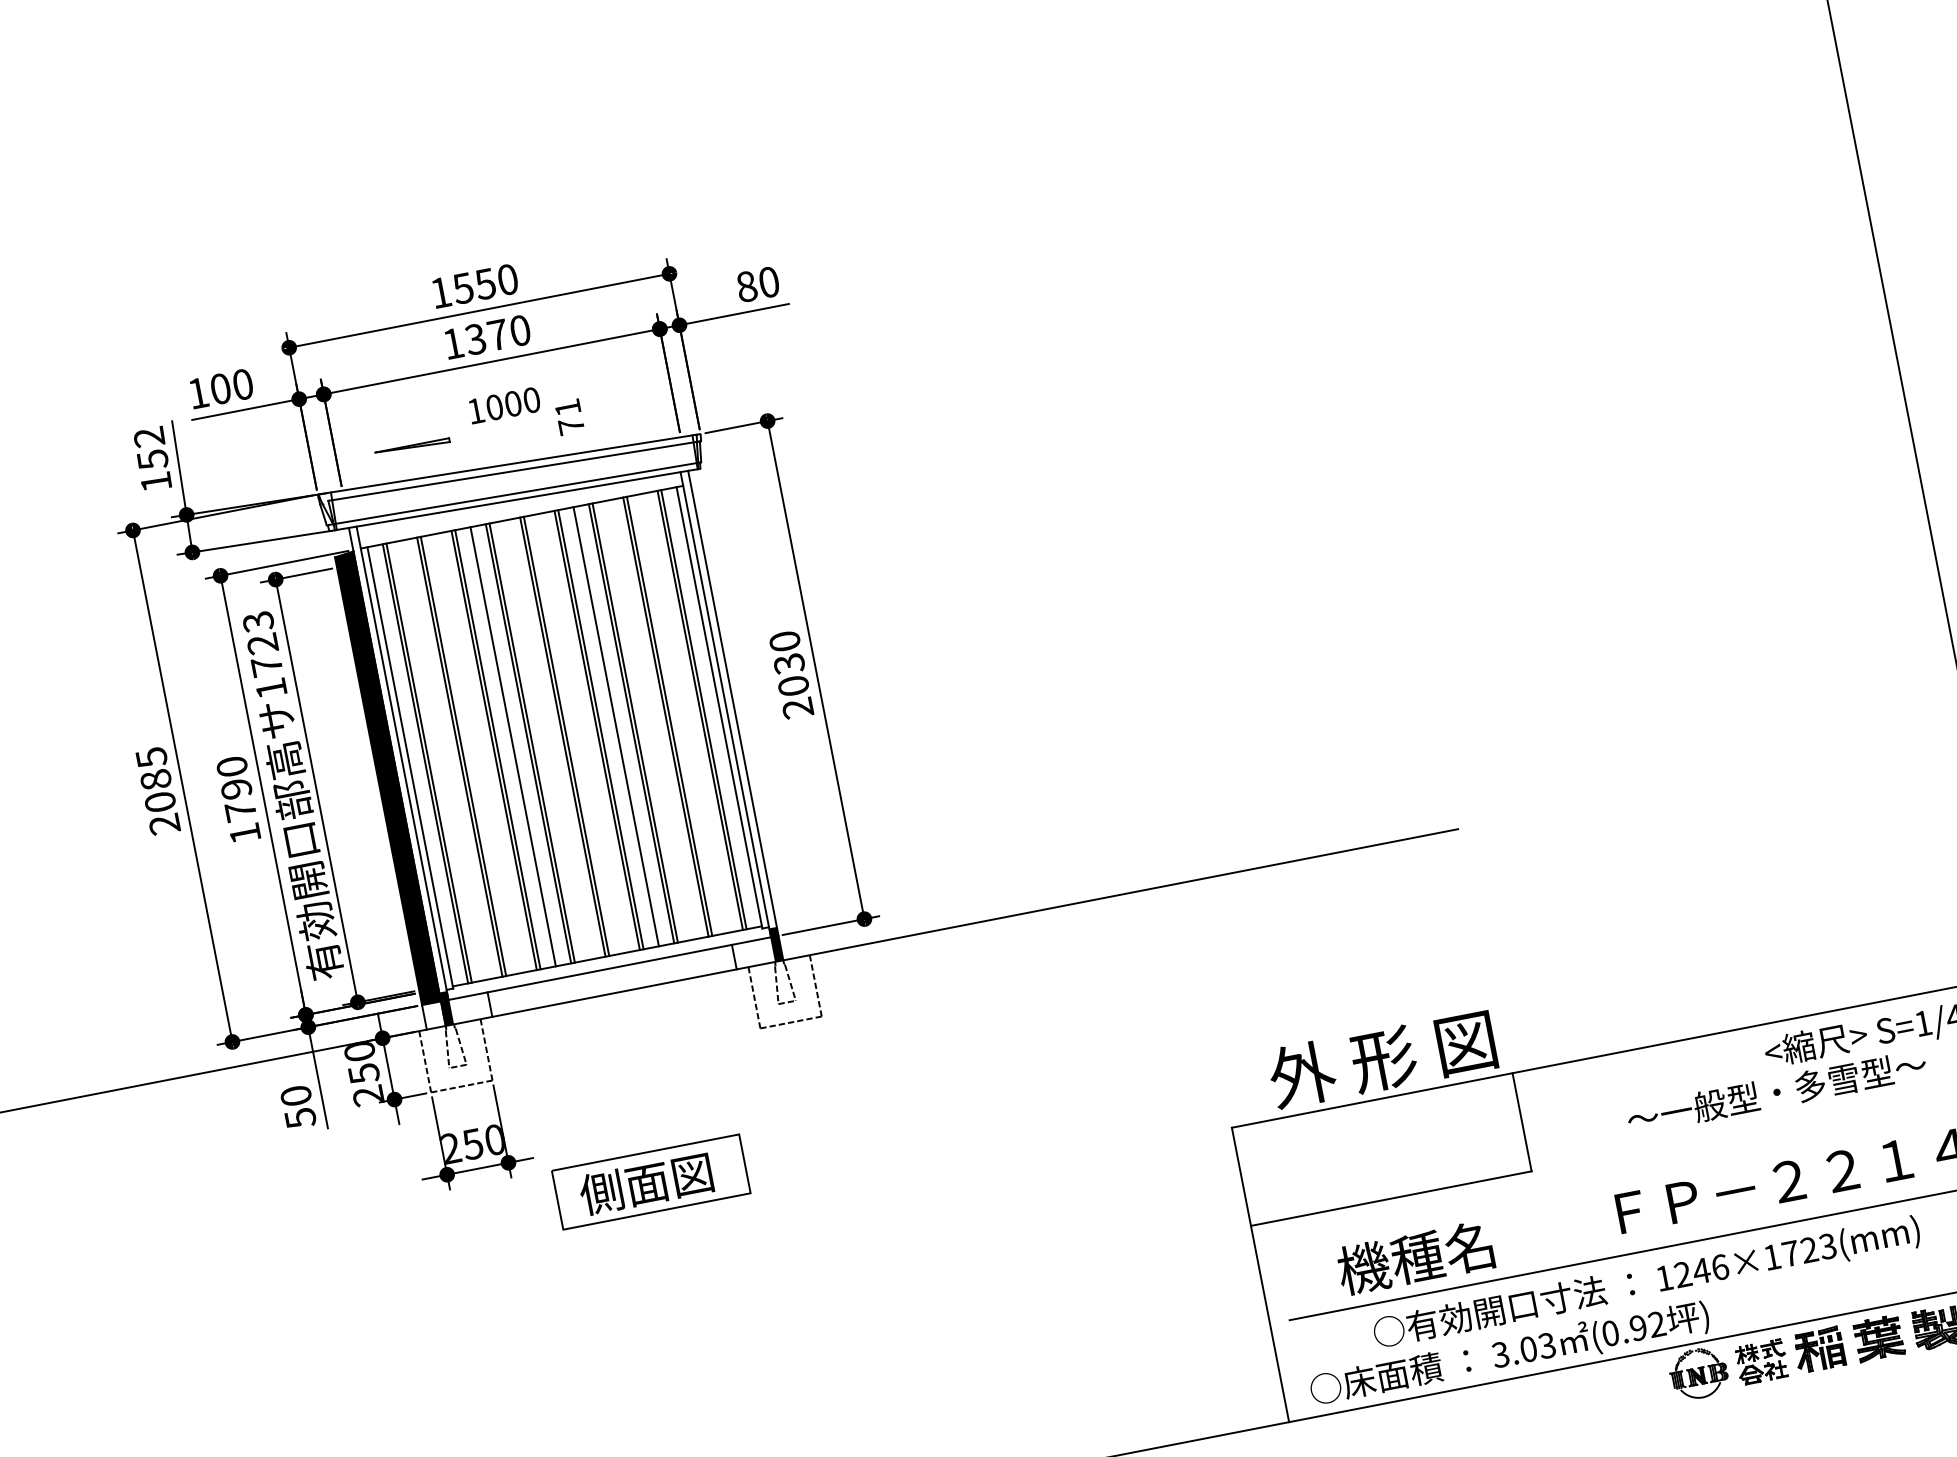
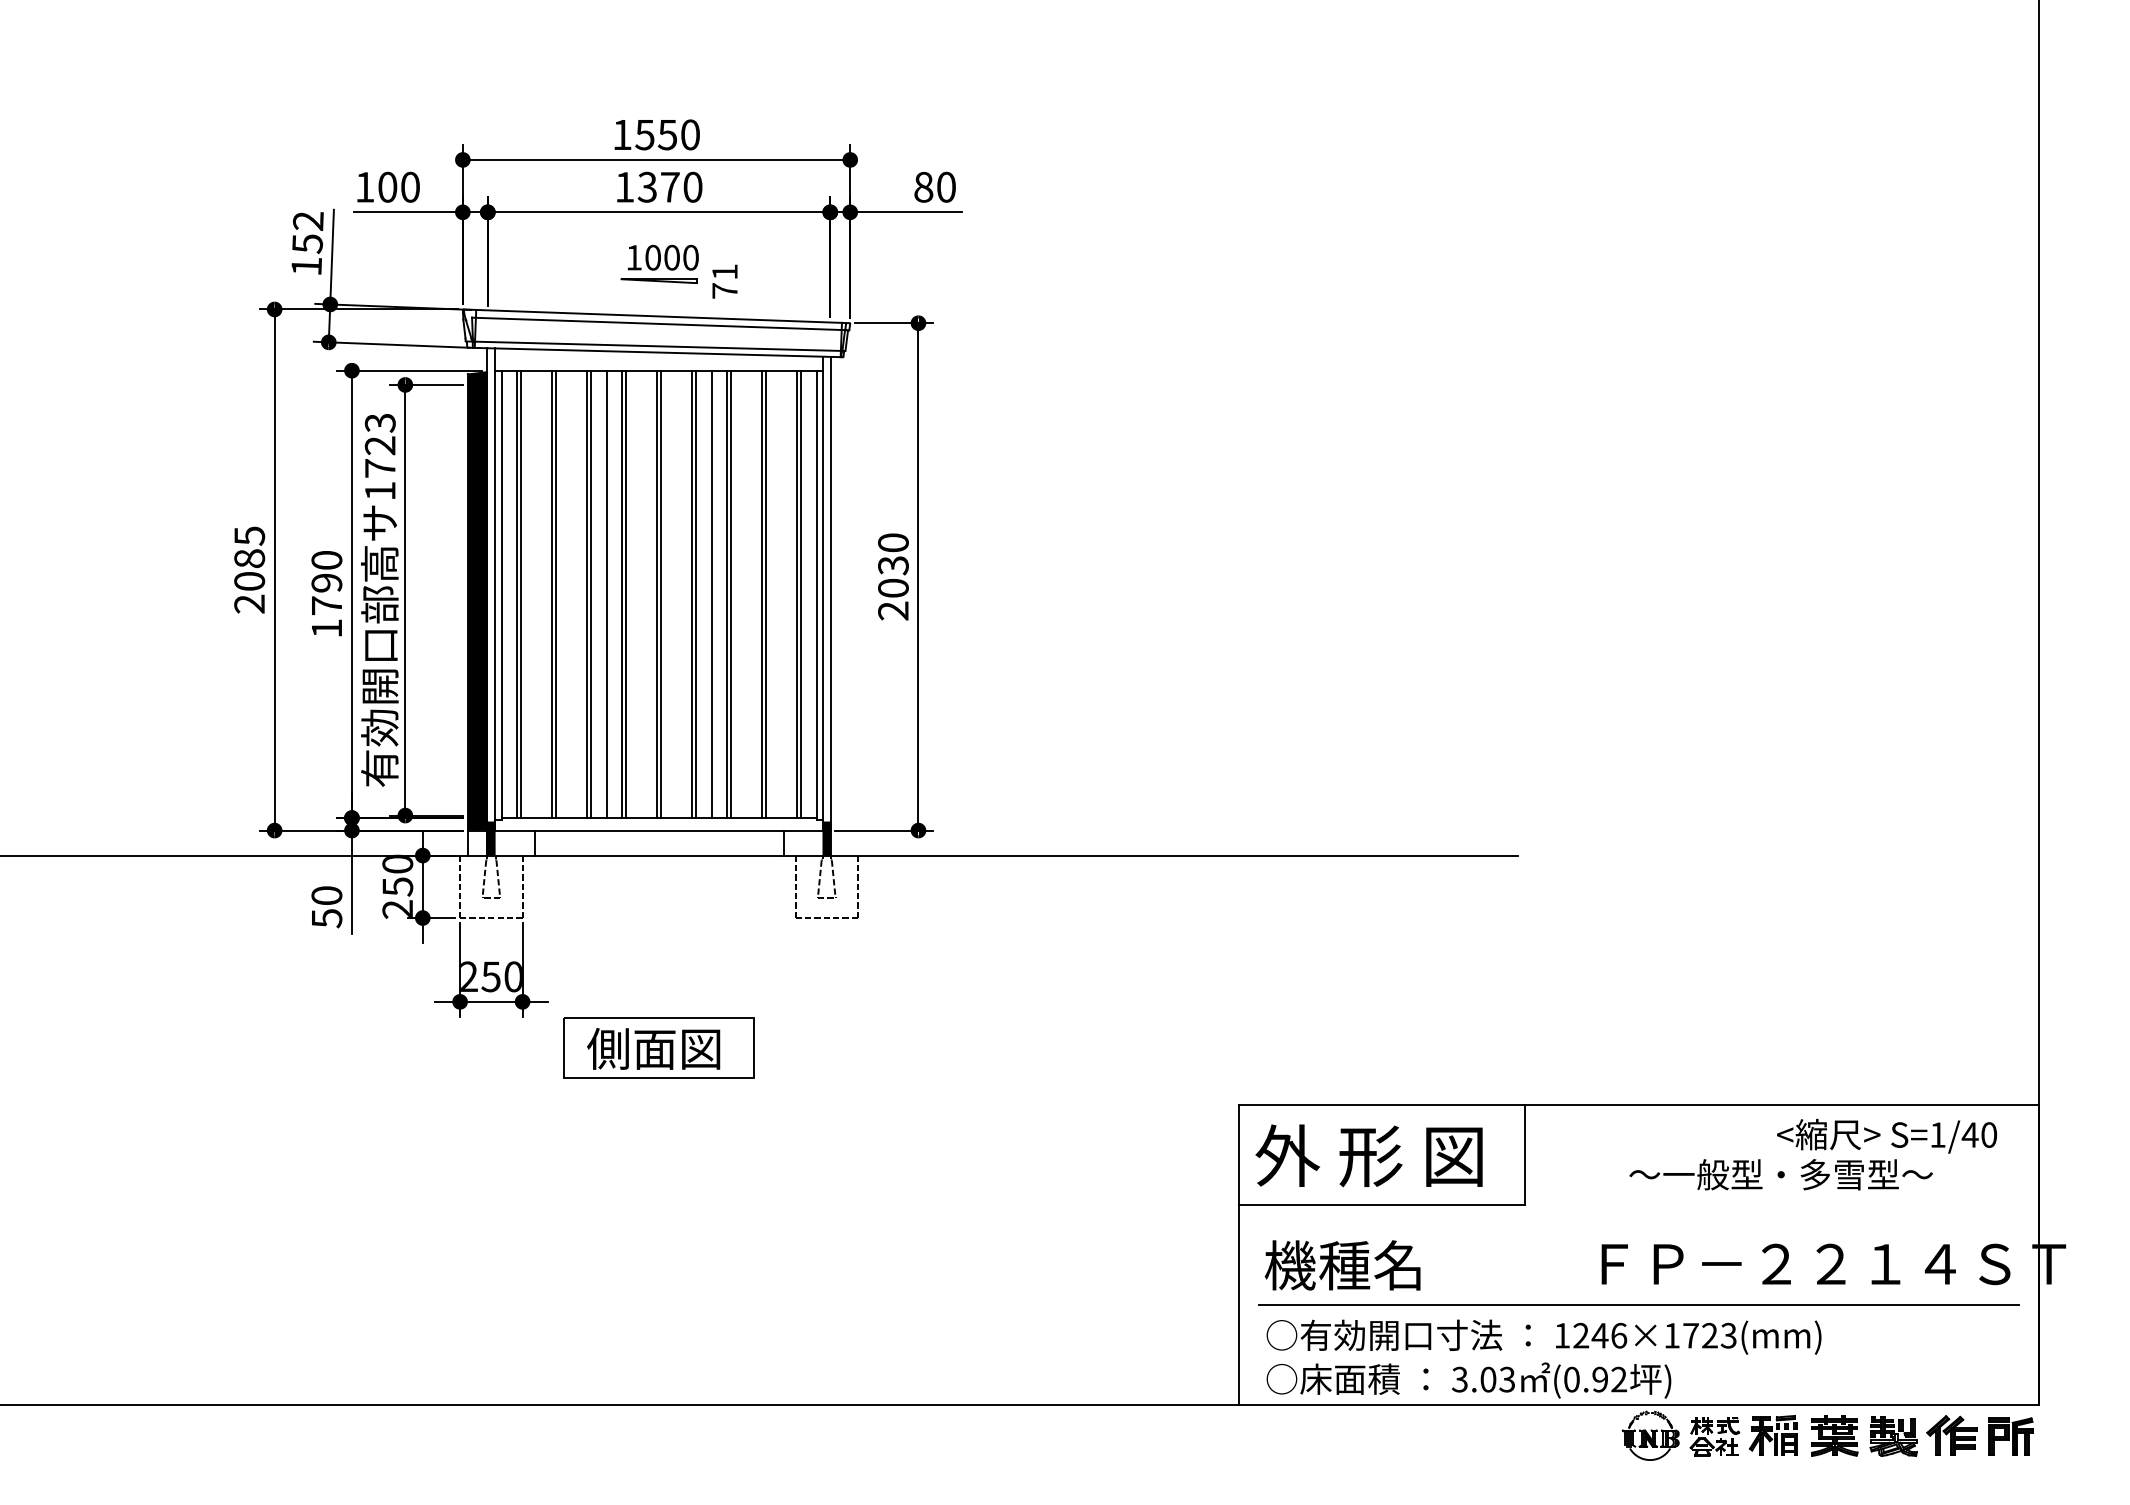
part: (412, 446) -> (658, 280), moved
text: (1381, 1058) -> (1368, 1155), moved
text: (1415, 1258) -> (1342, 1265), moved
text: (1646, 1282) -> (1543, 1336), moved

